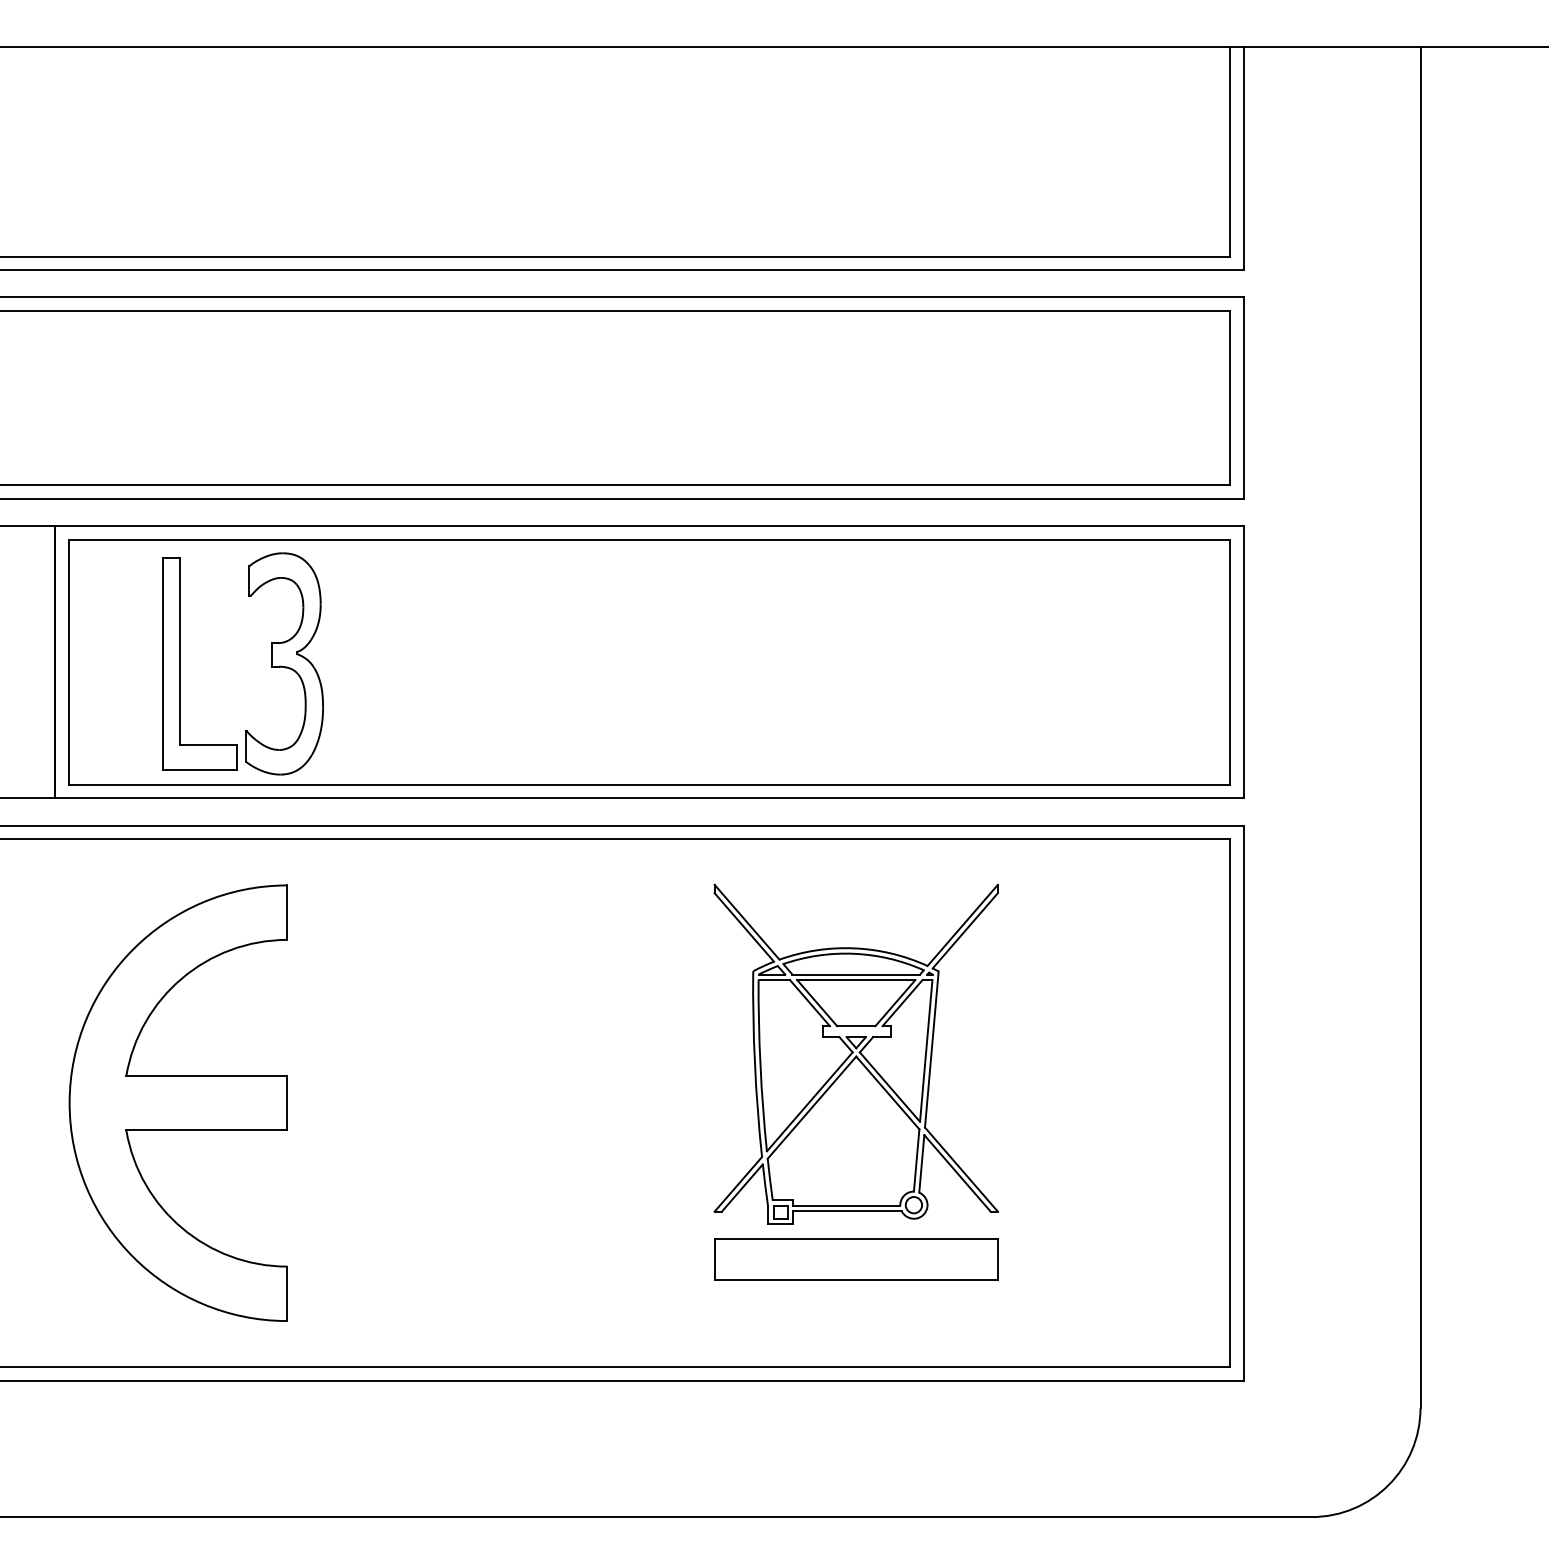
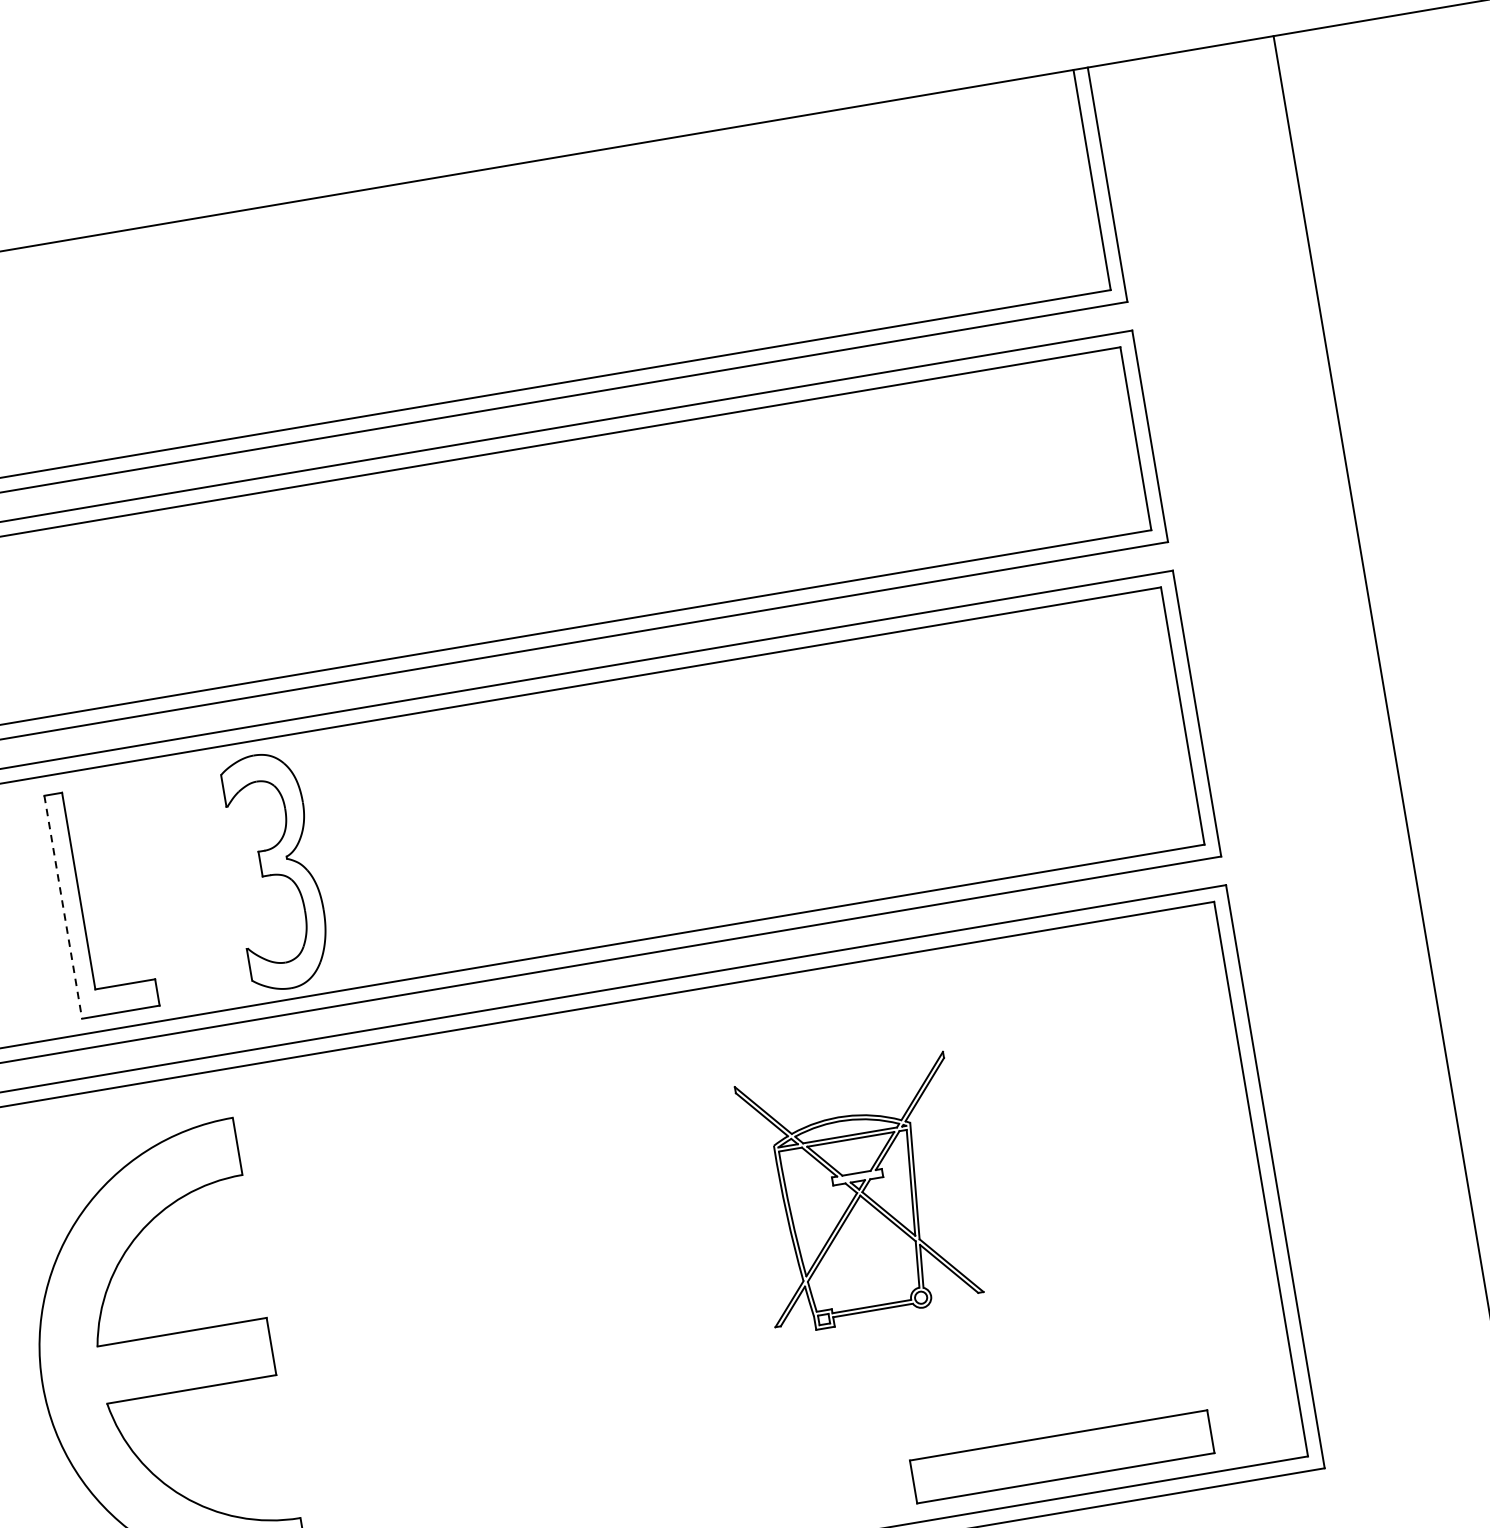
part: (284, 663) -> (275, 870), moved
line: (163, 664) -> (63, 907), solid -> dashed
part: (855, 1053) -> (859, 1193), size x0.7
part: (856, 1259) -> (1062, 1457), moved

